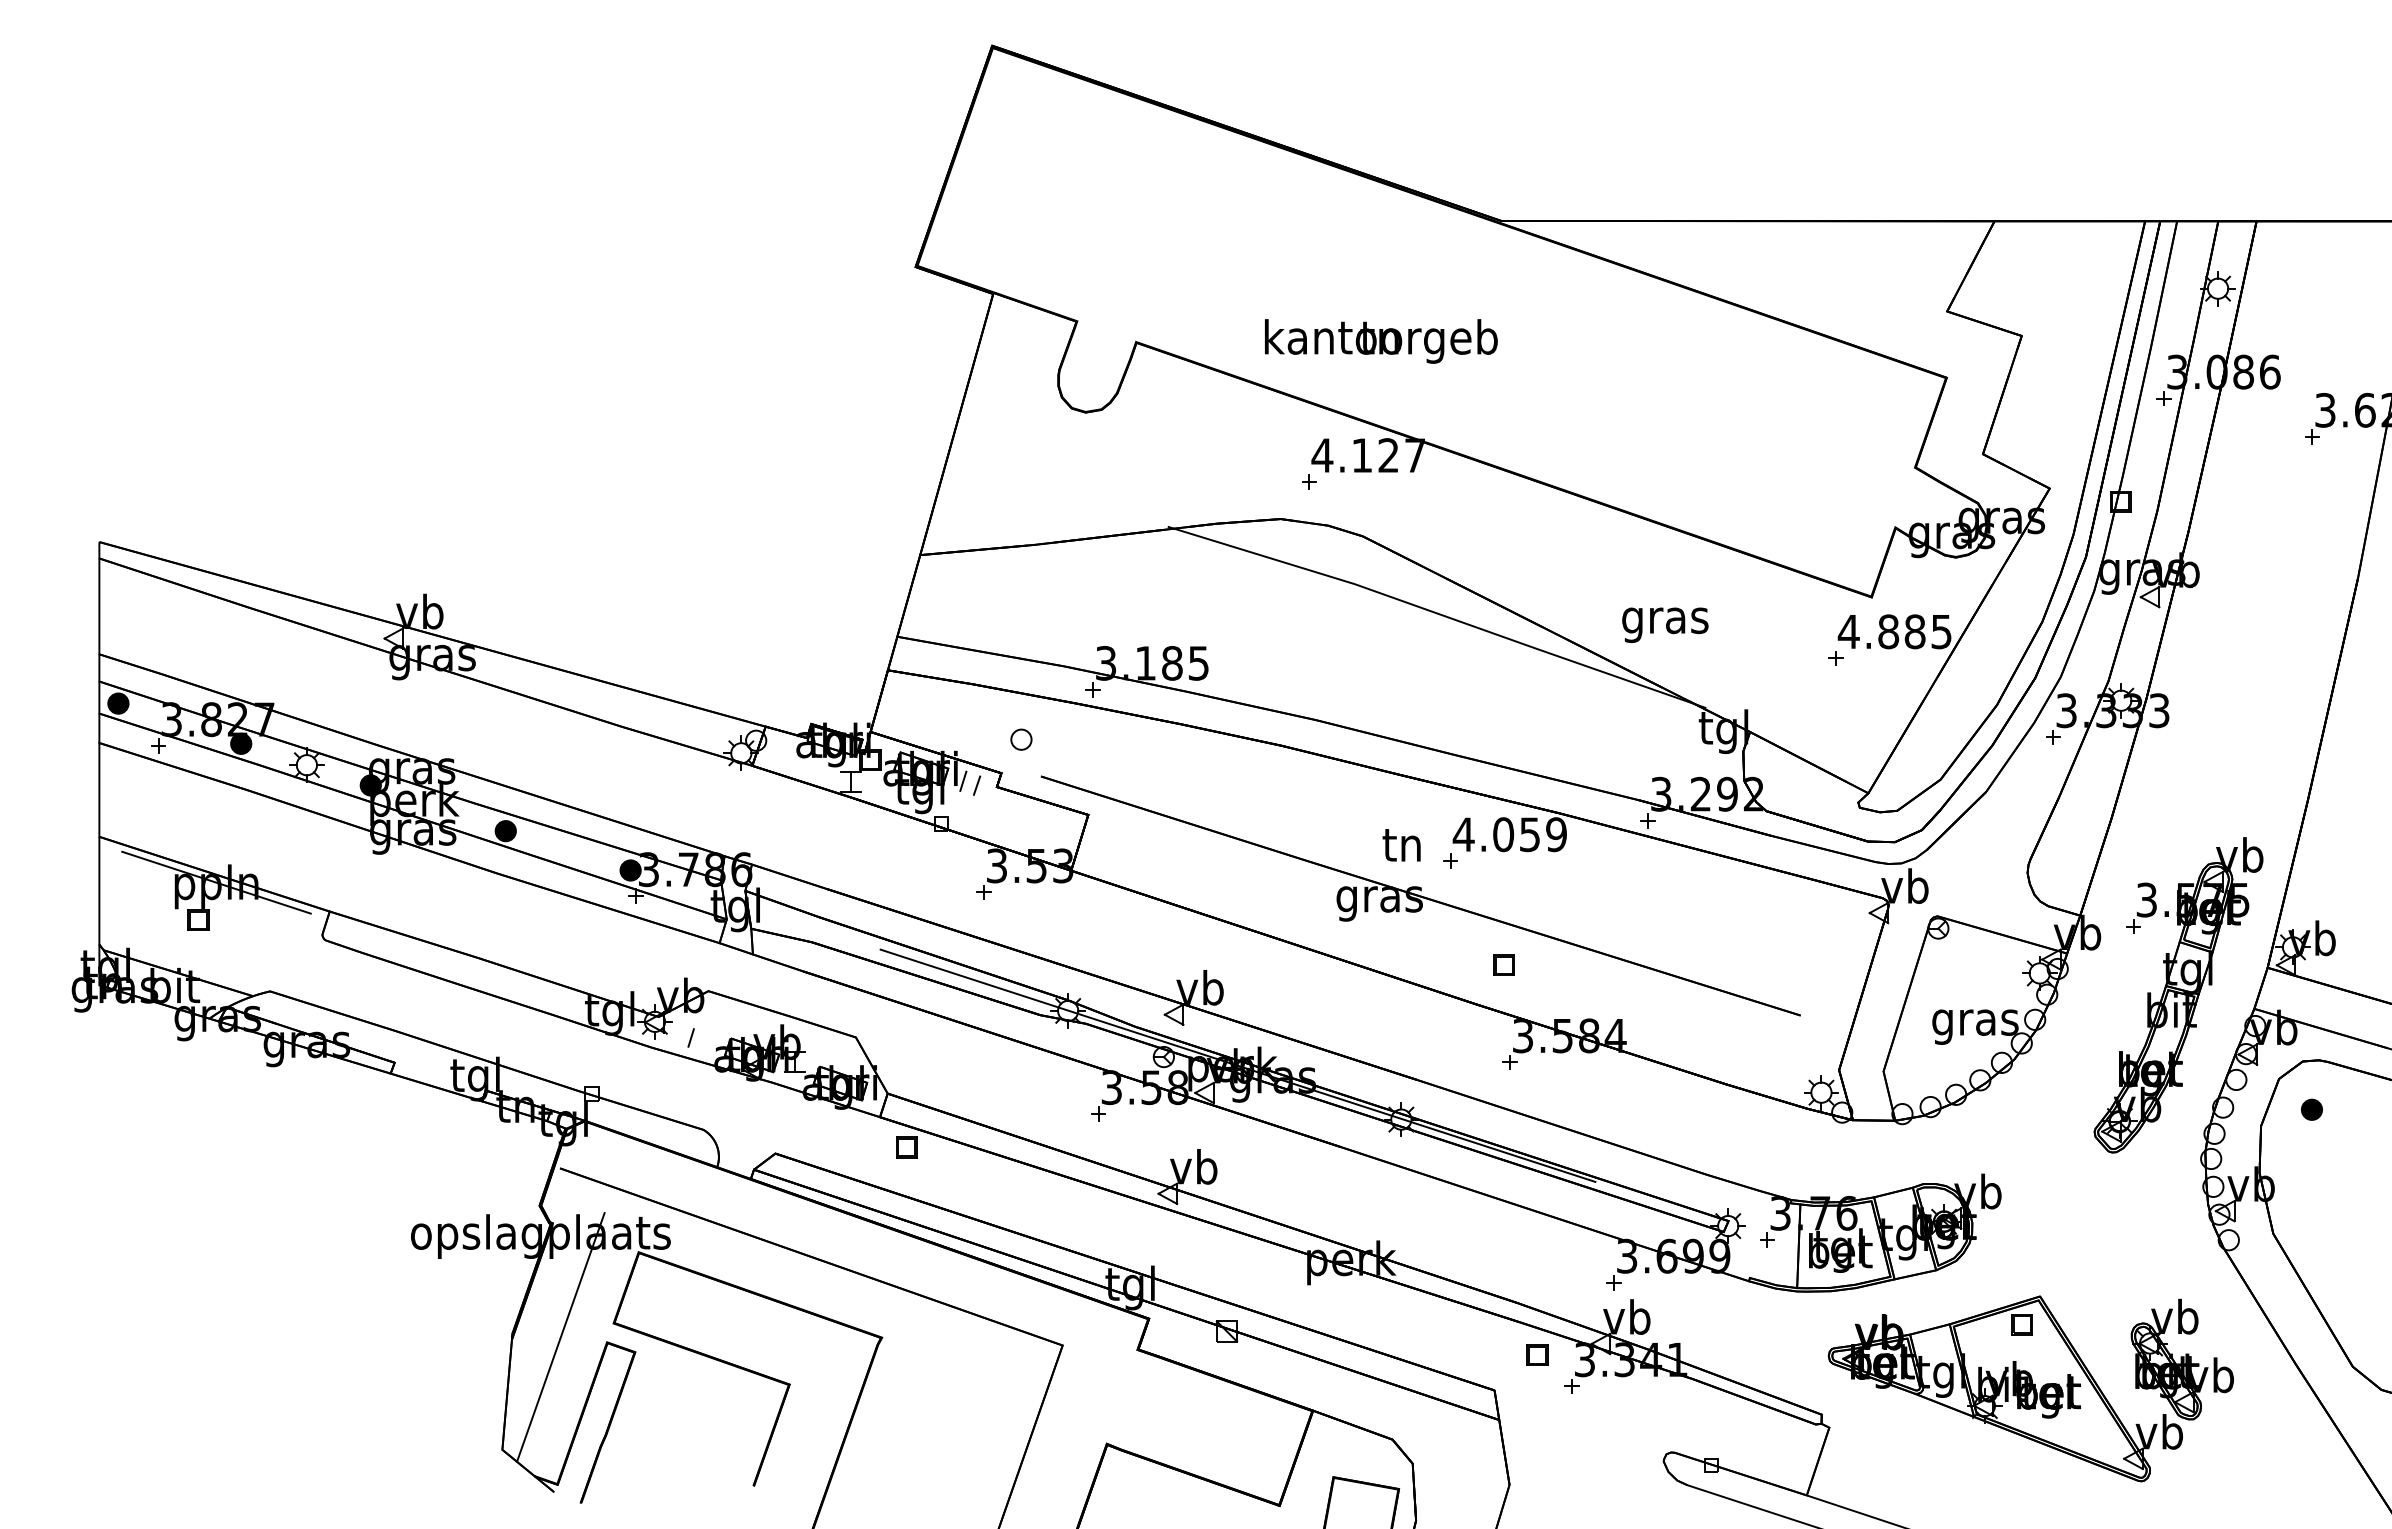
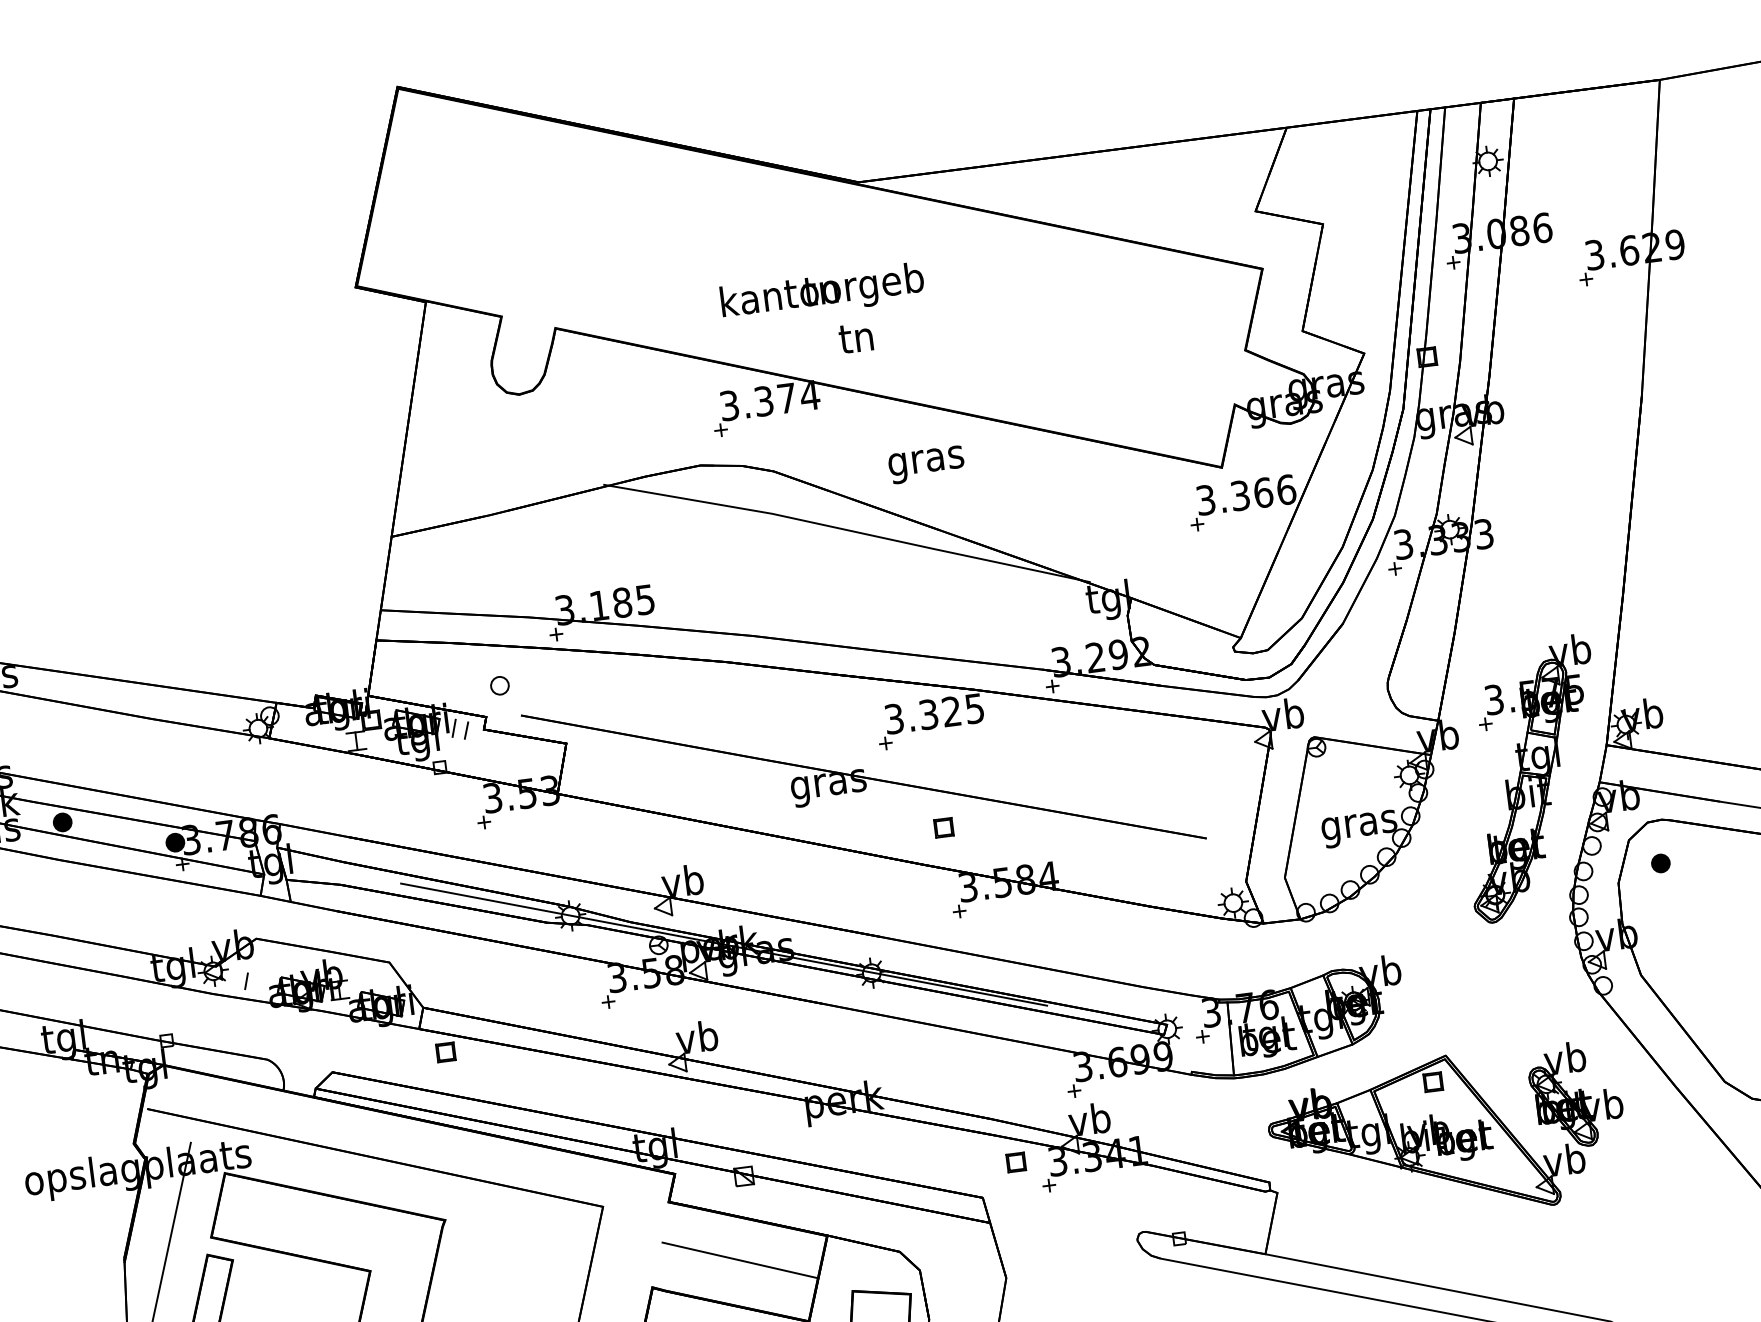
text: (1381, 341) -> (822, 293), moved
text: (1368, 455) -> (769, 400), 4.127 -> 3.374
text: (1665, 624) -> (926, 464), moved
text: (1894, 631) -> (1245, 494), 4.885 -> 3.366
text: (1509, 834) -> (933, 713), 4.059 -> 3.325
text: (1401, 845) -> (855, 338), moved
line: (1209, 1425) -> (739, 1259), added

